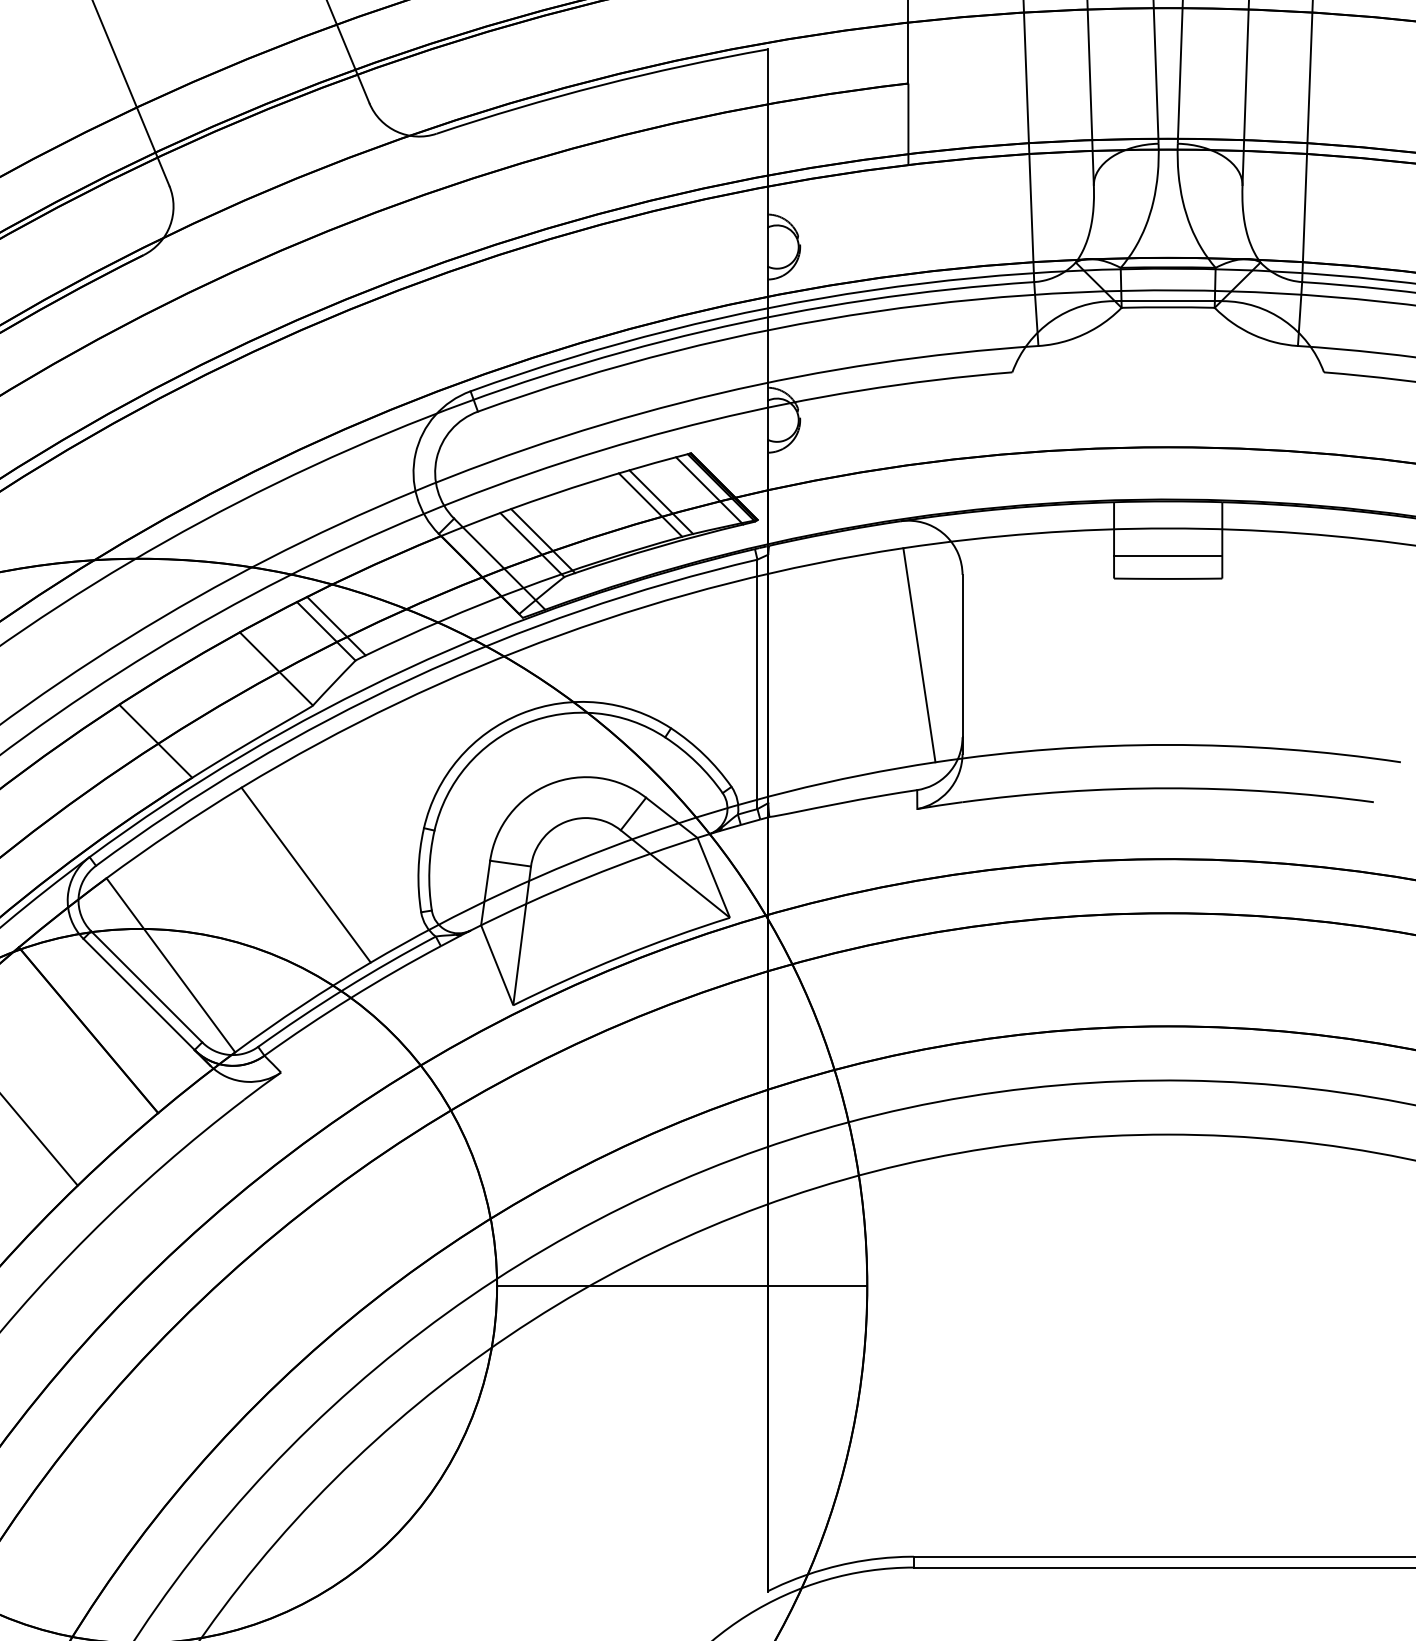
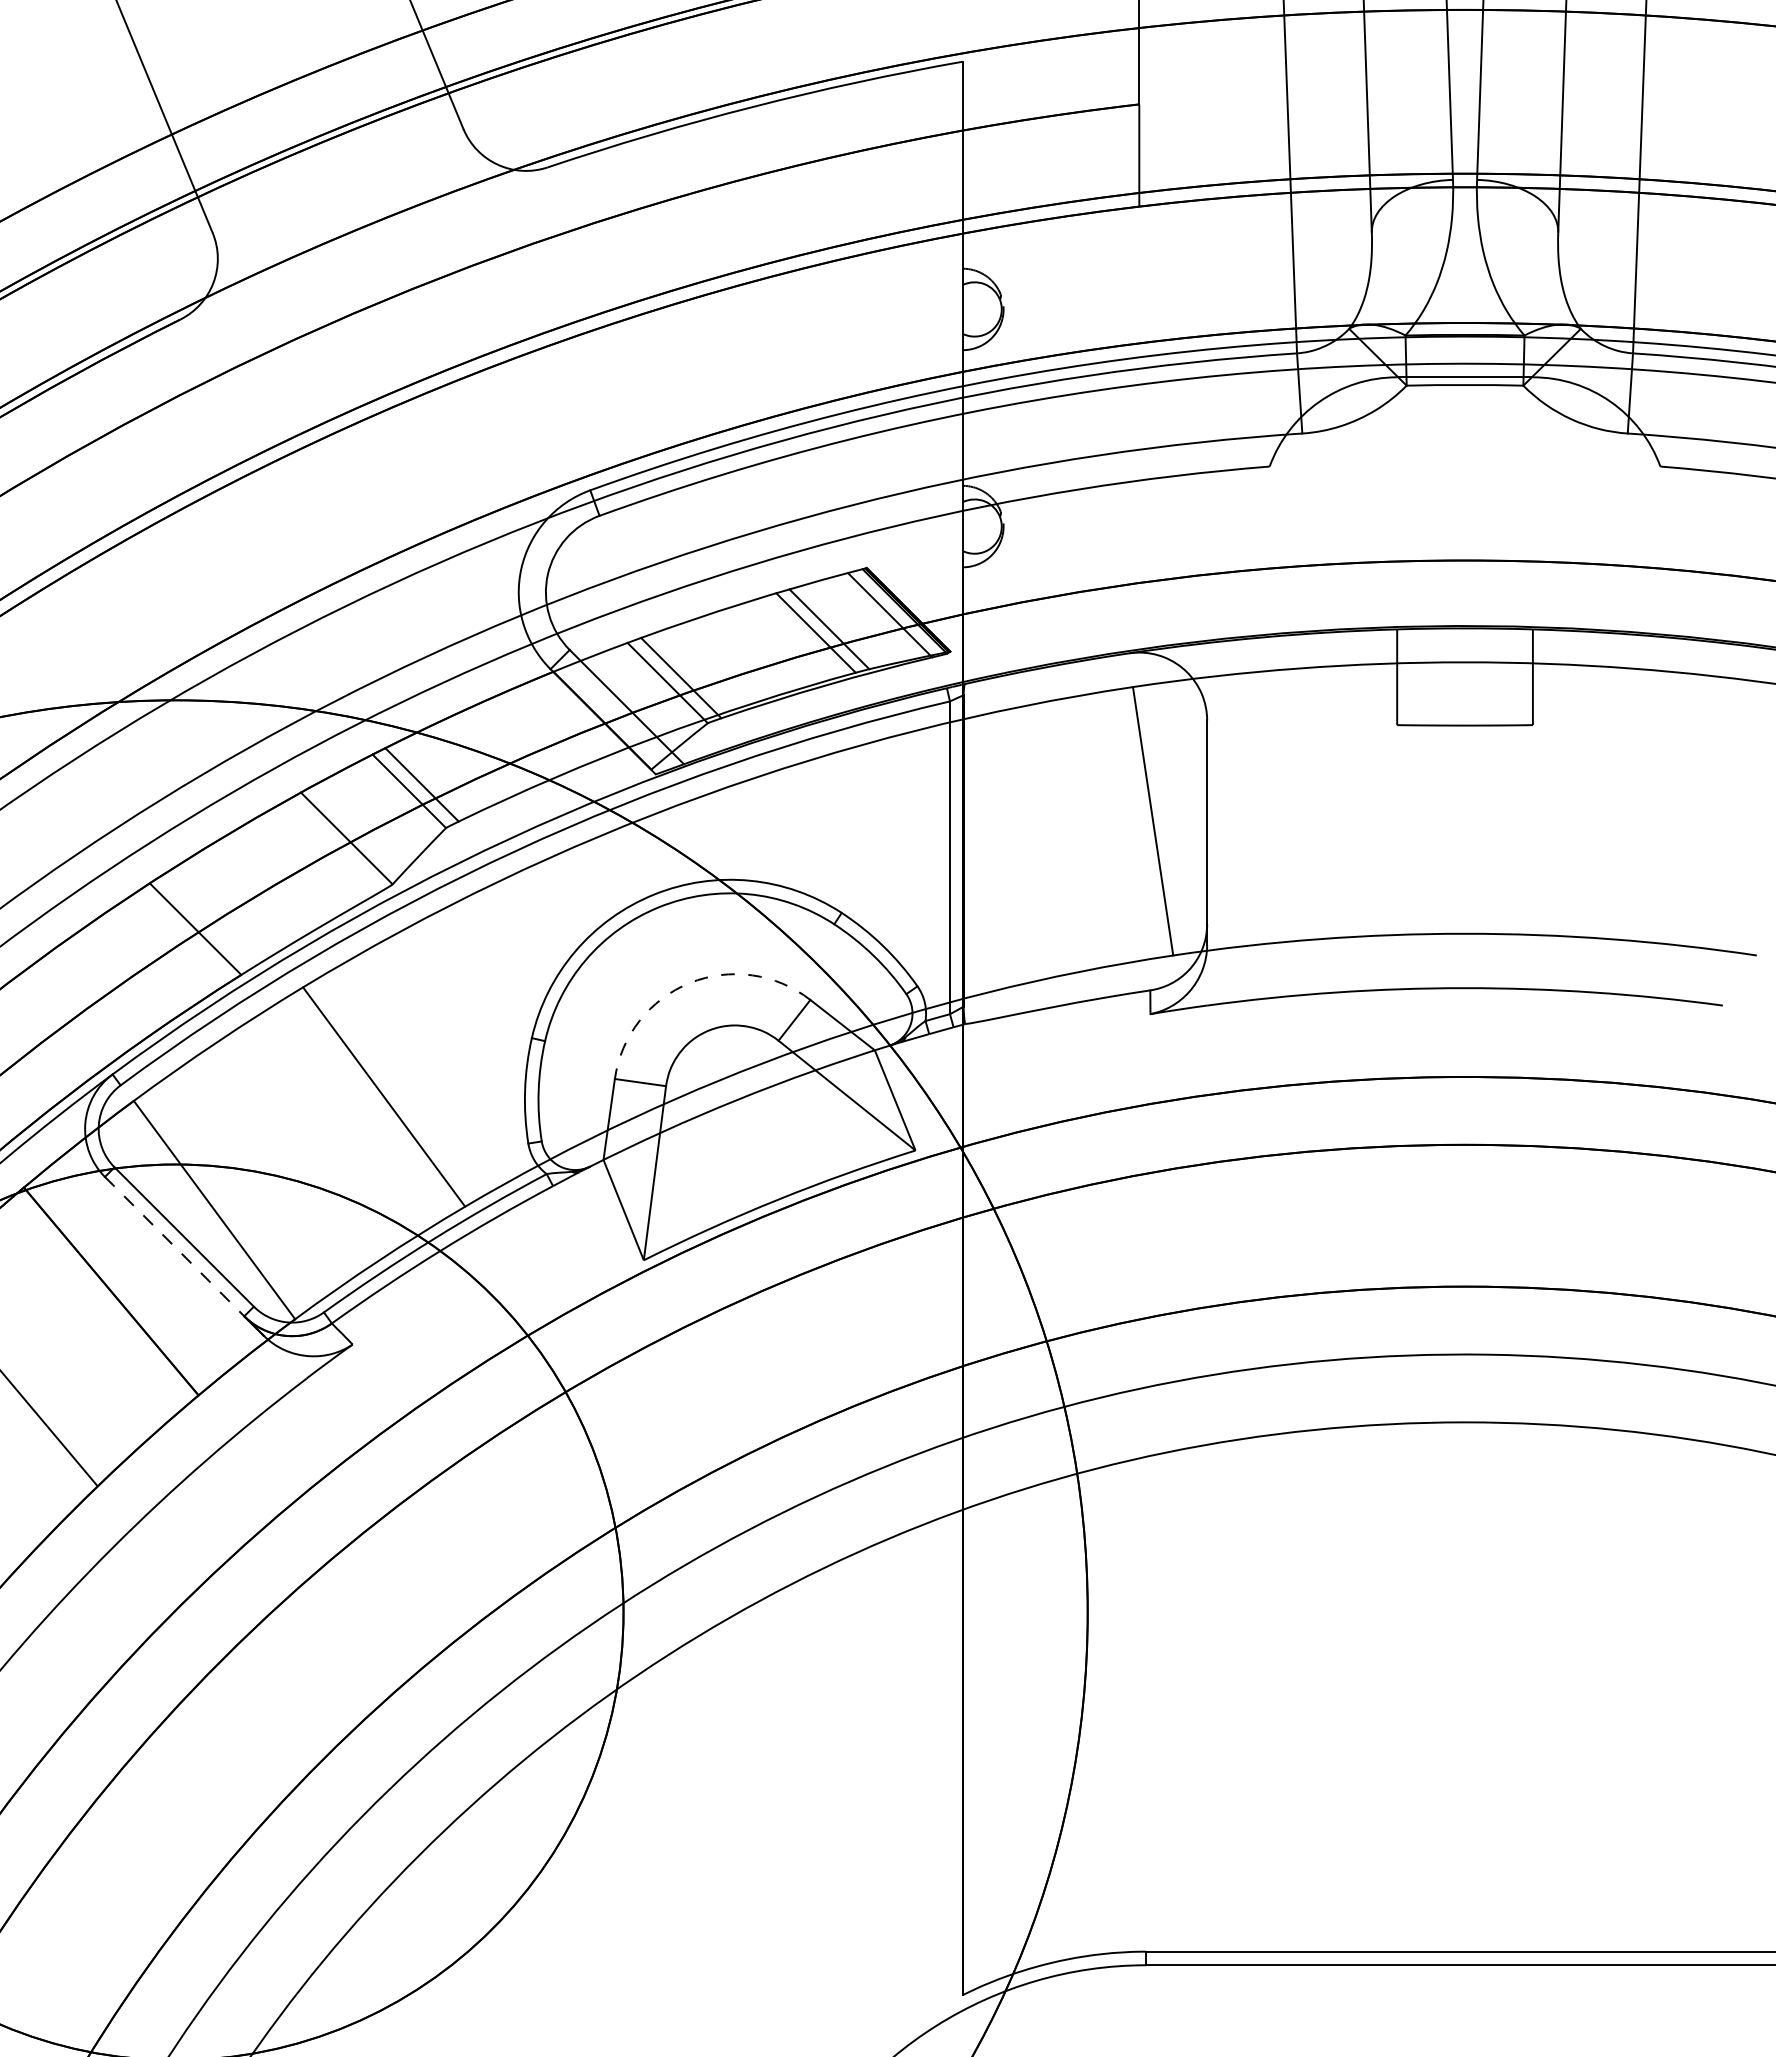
line: (1167, 555) -> (1464, 696), removed
arc: (549, 784) -> (689, 983), solid -> dashed
line: (138, 994) -> (174, 1246), solid -> dashed
line: (682, 1286) -> (855, 1612), removed

